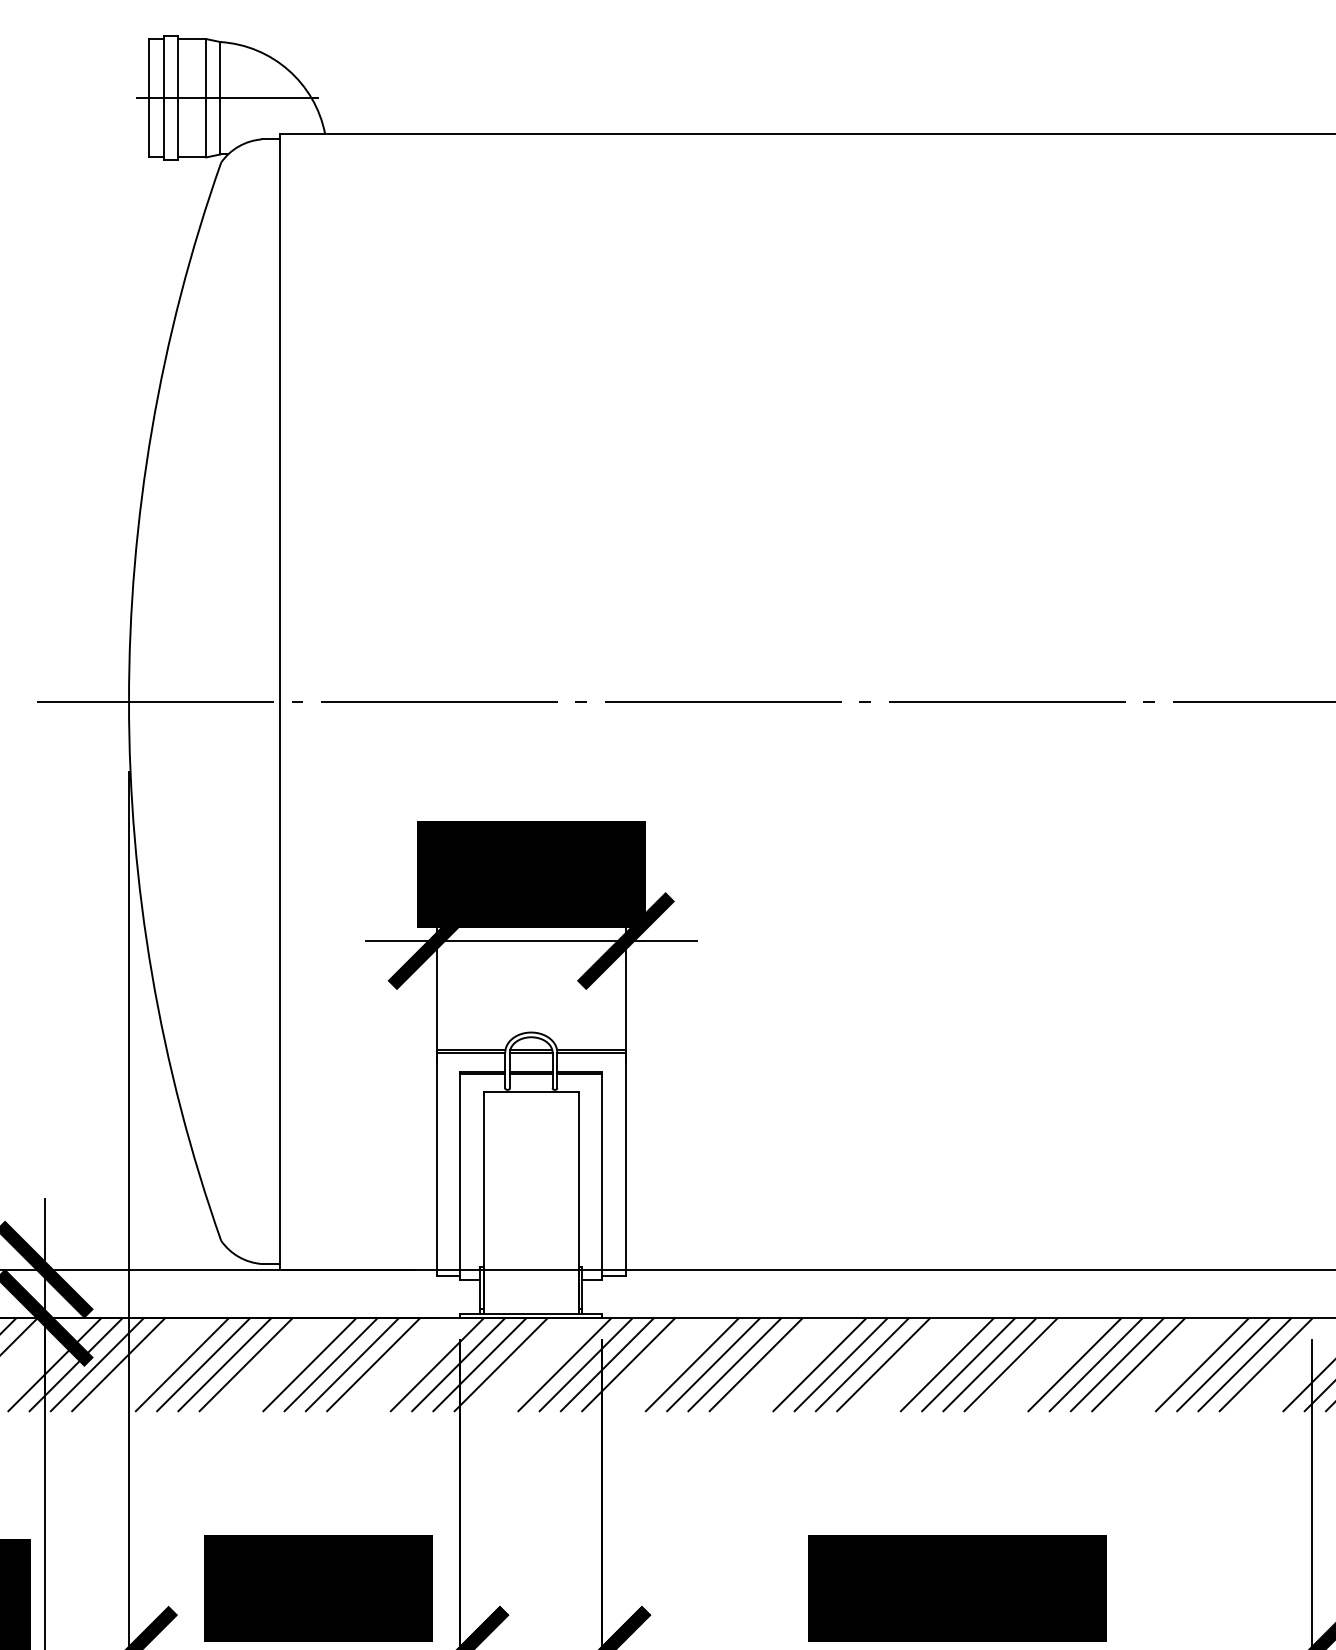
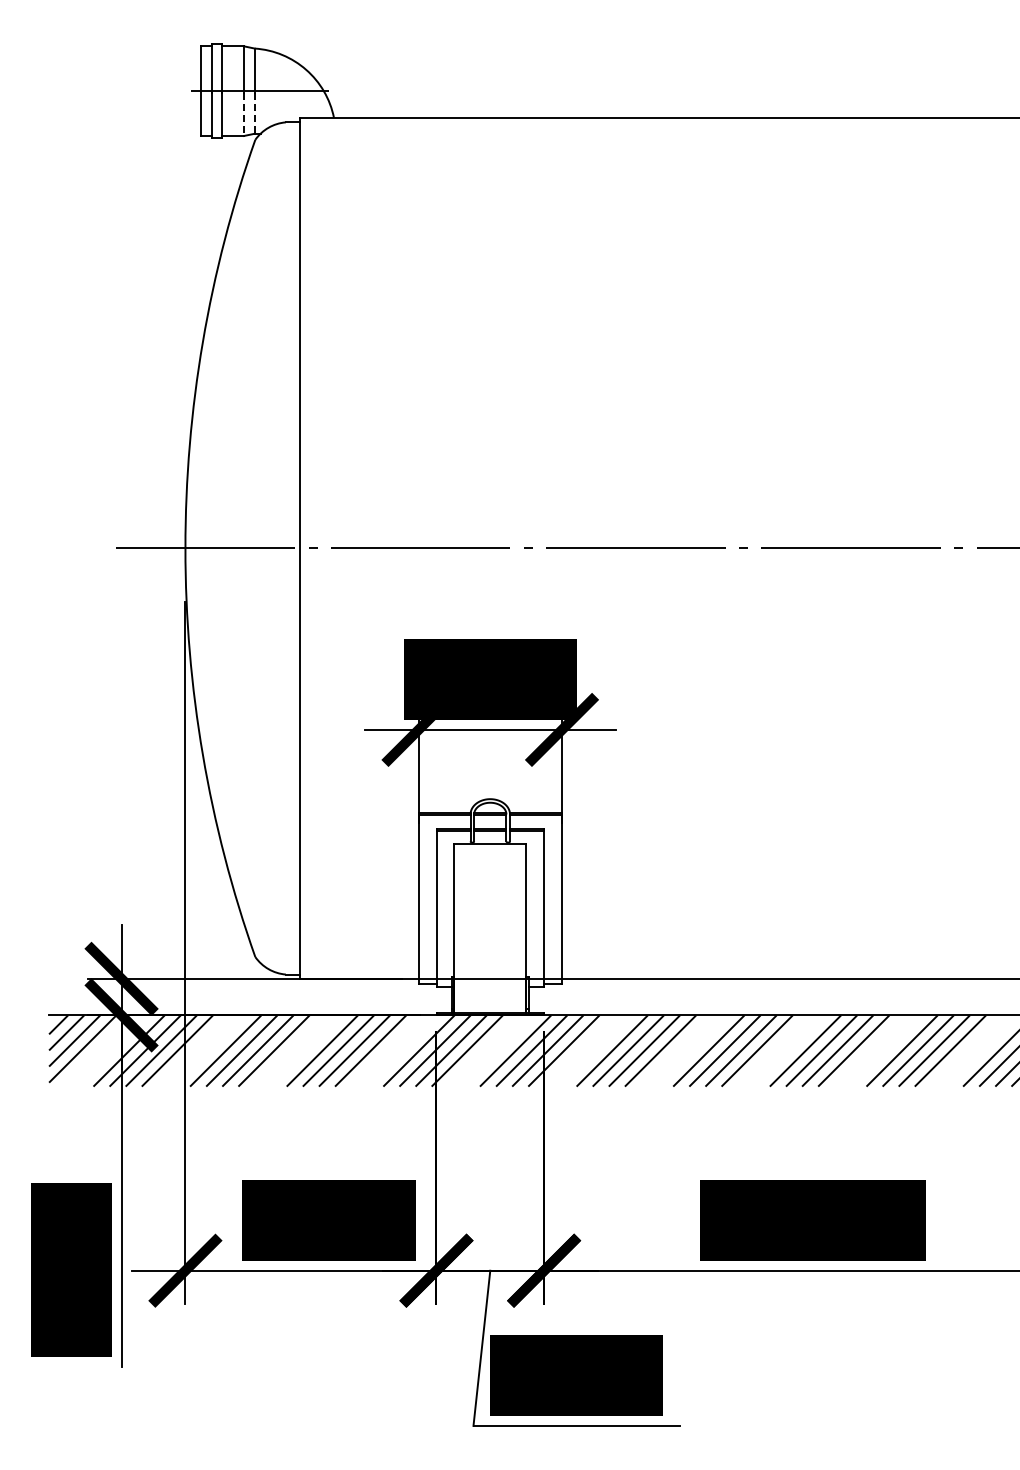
line: (220, 129) -> (254, 114), solid -> dashed
line: (205, 130) -> (243, 115), solid -> dashed

